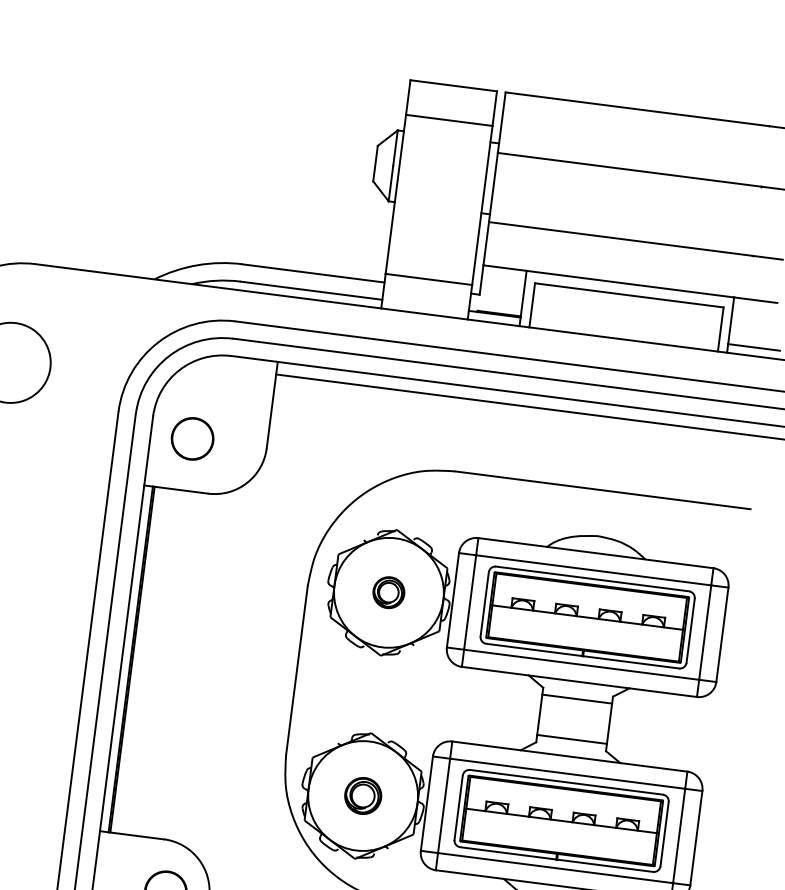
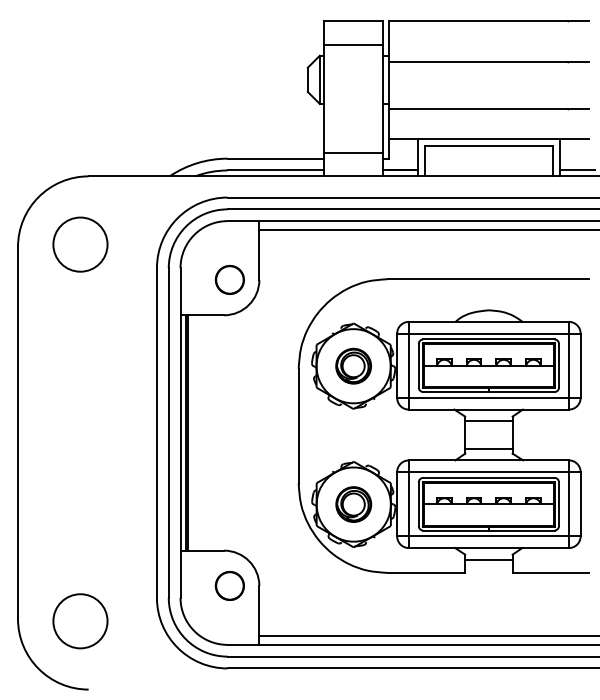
circle: (192, 438) -> (229, 279), moved
part: (388, 591) -> (353, 365), size x1.67
part: (362, 795) -> (353, 504), size x1.43

